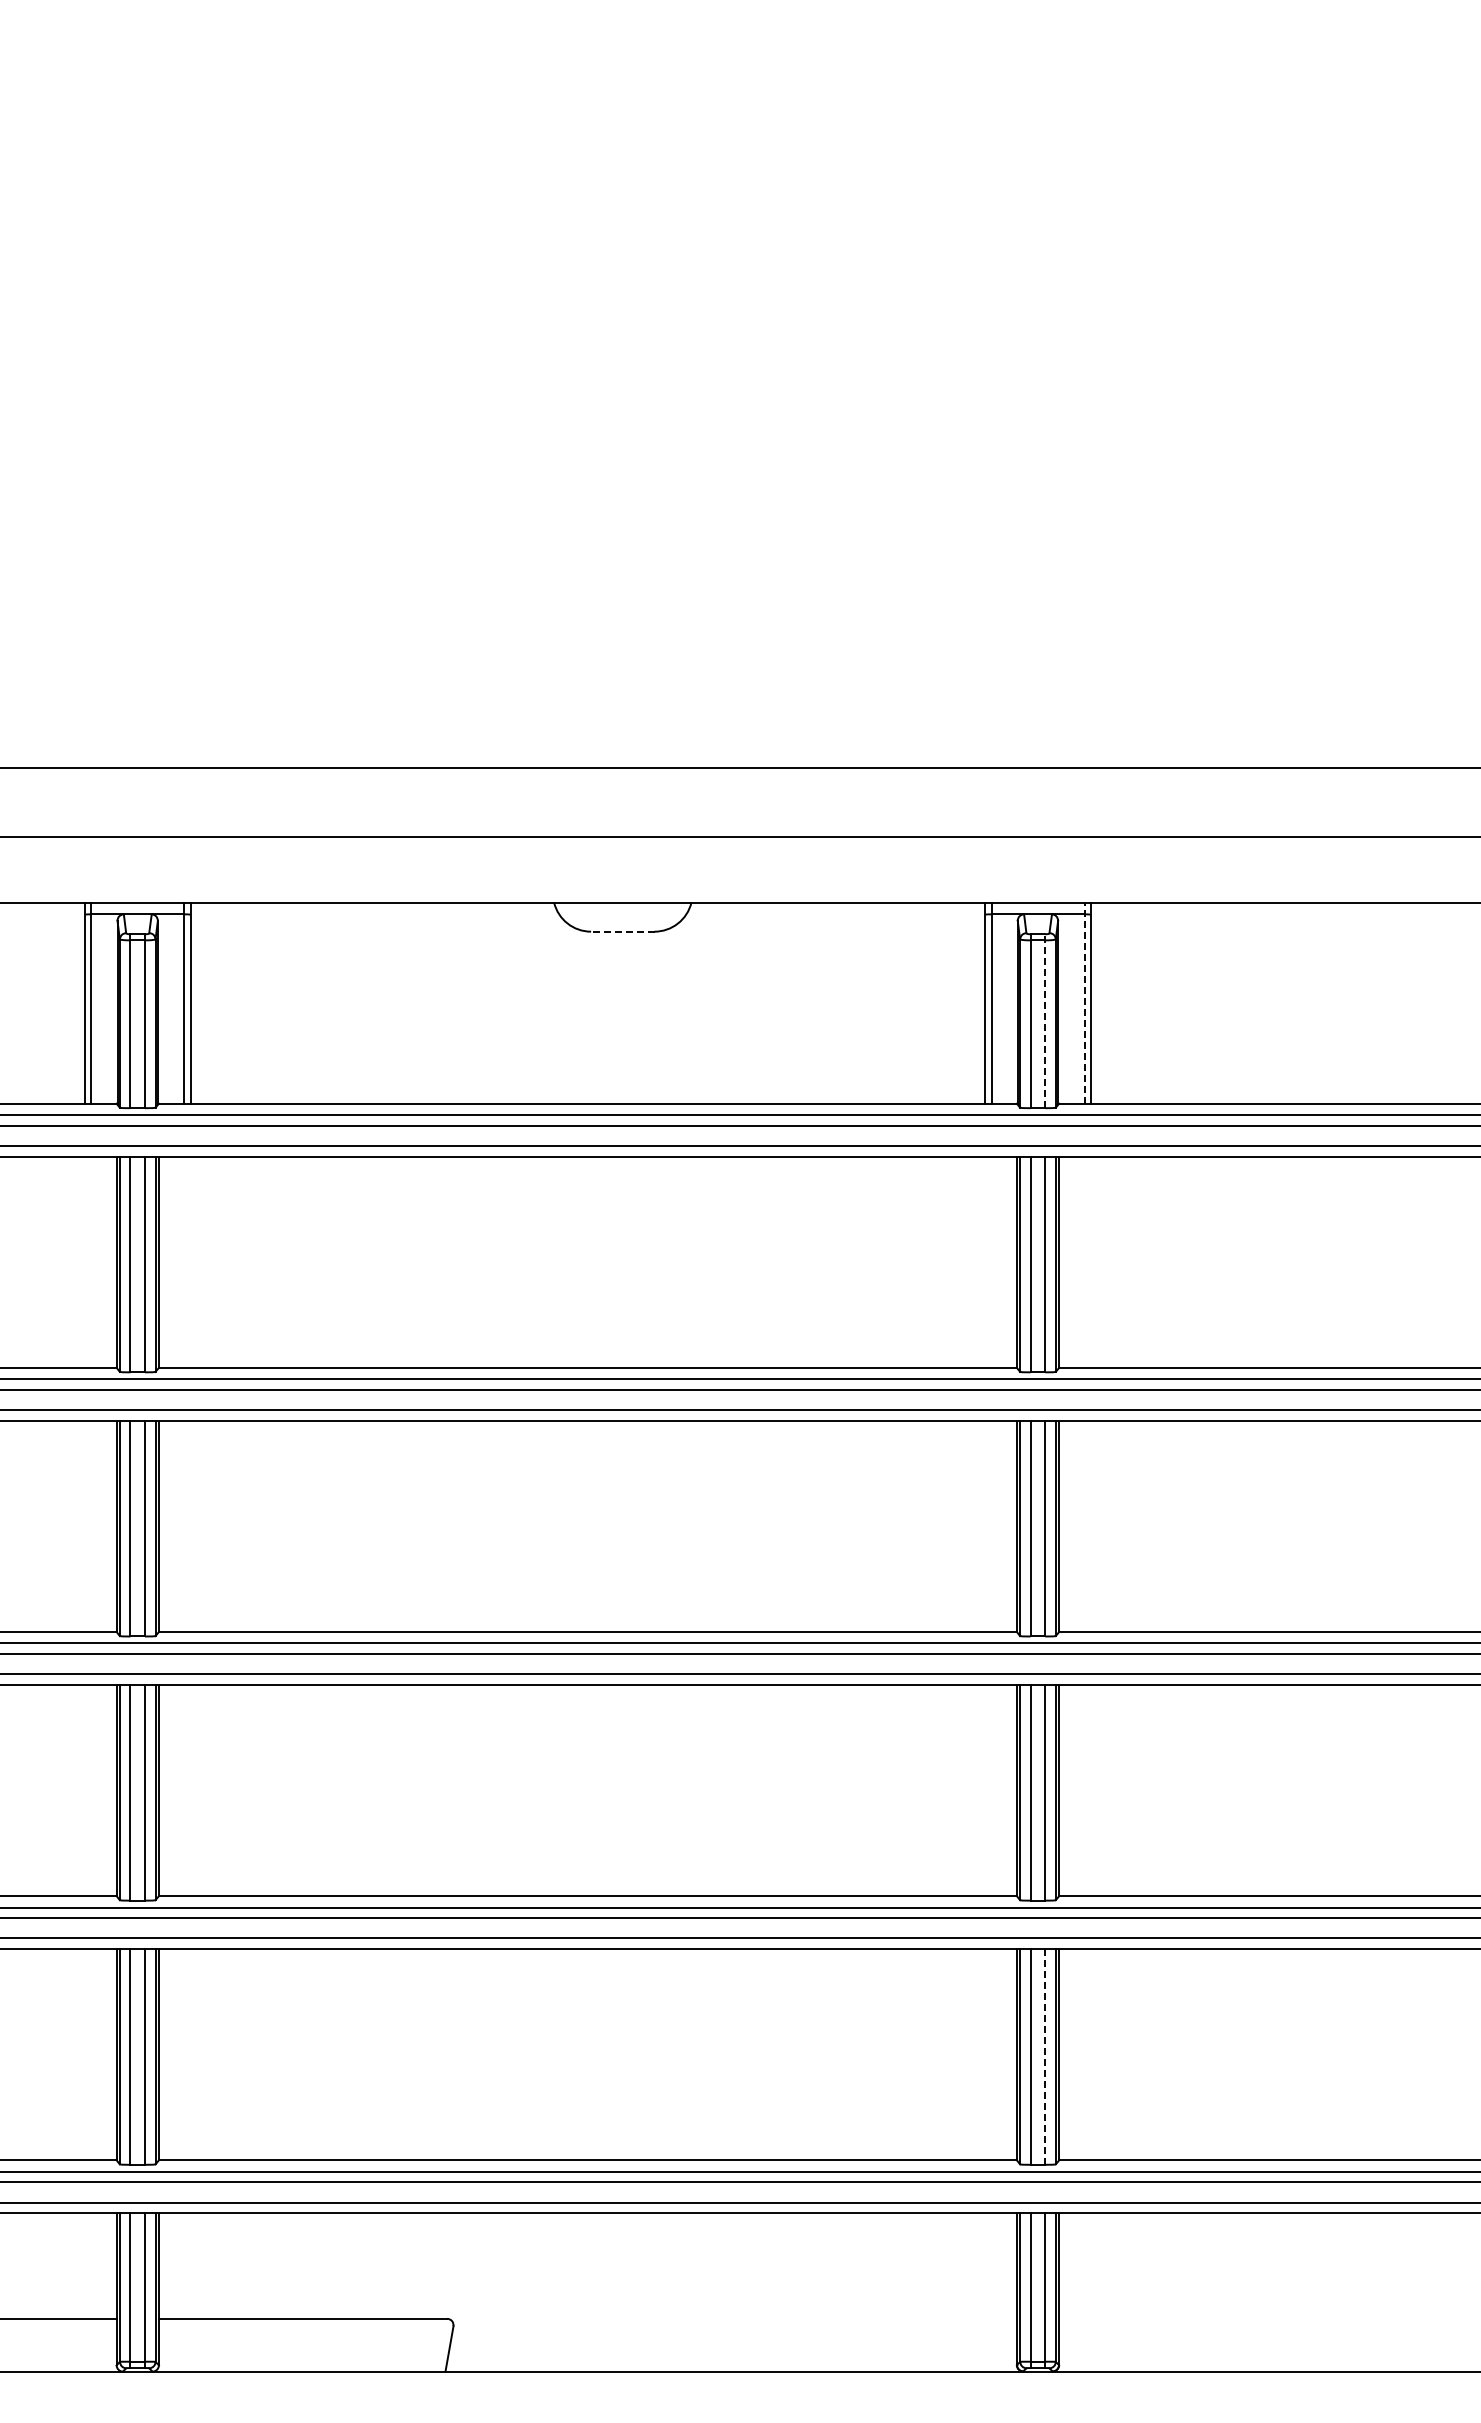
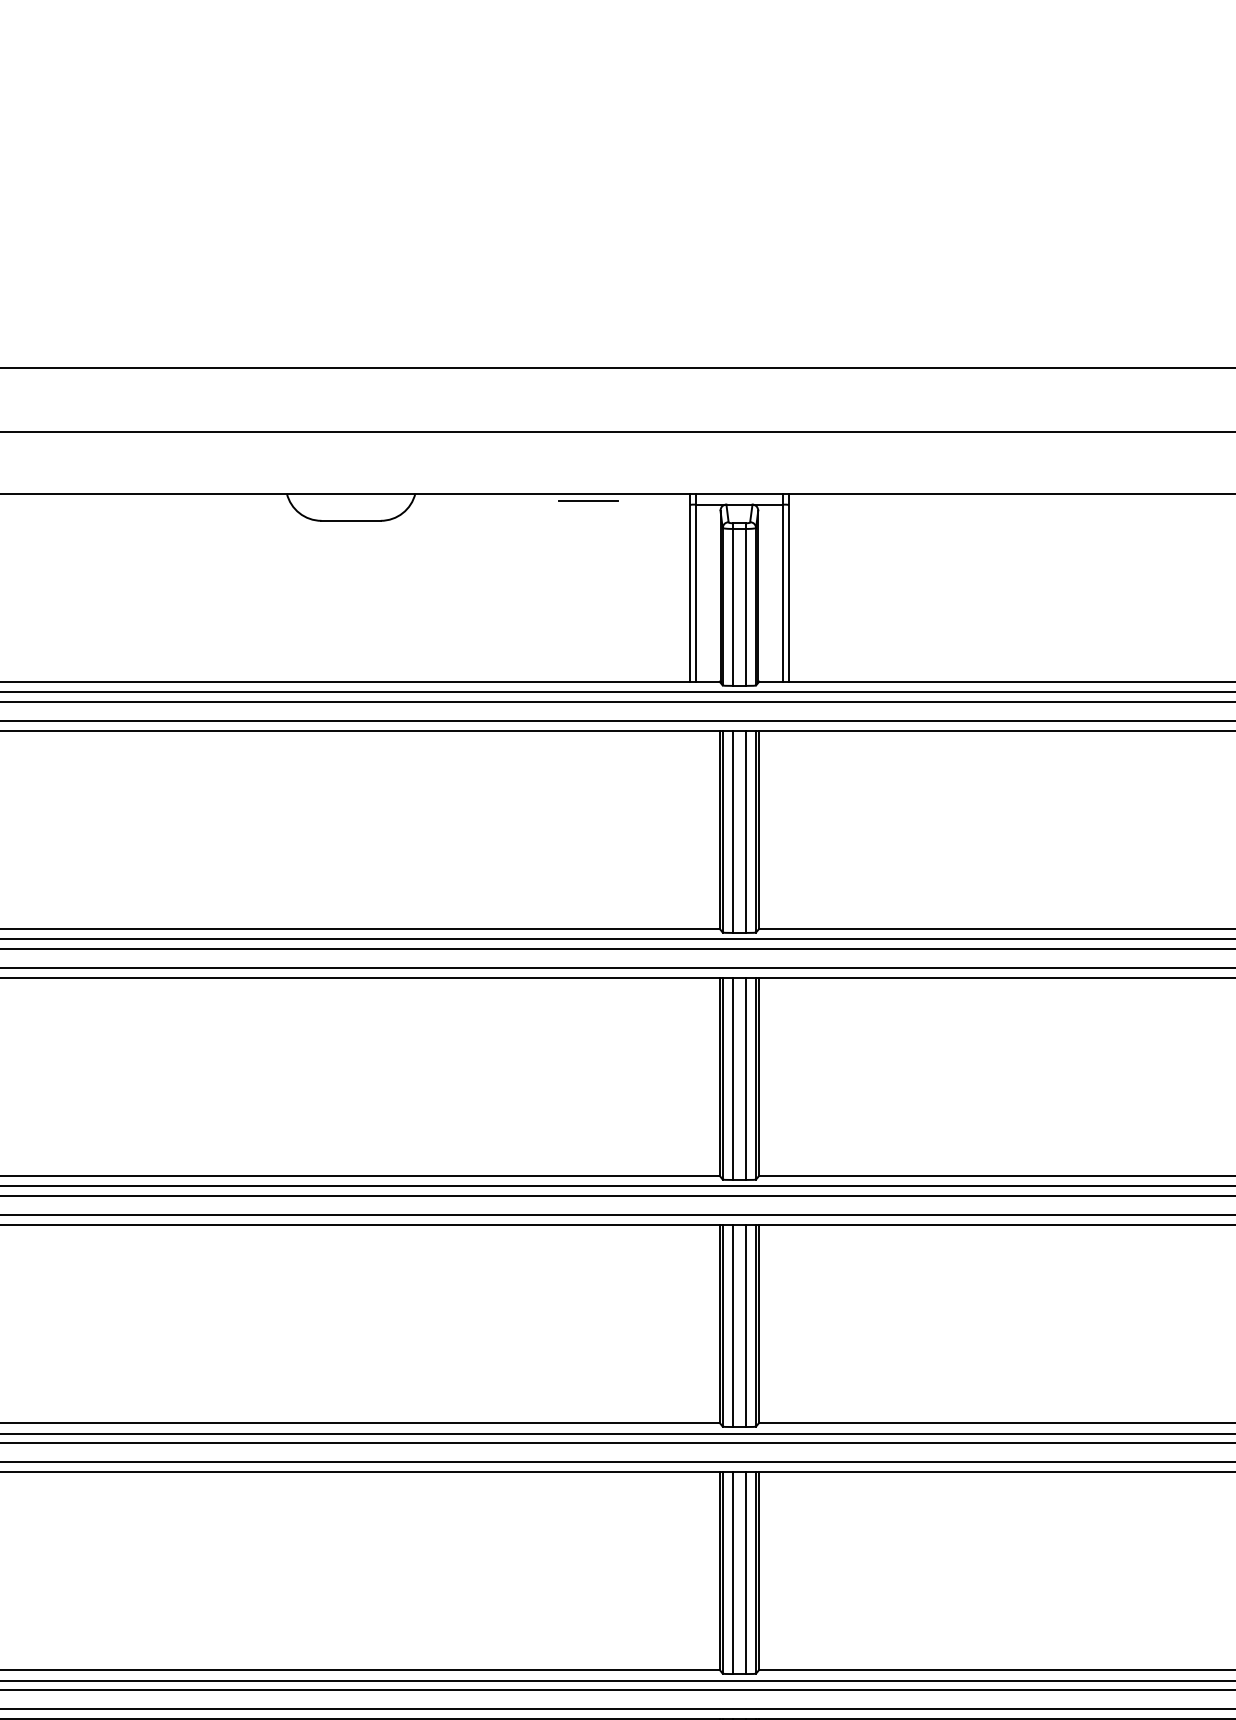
line: (876, 910) -> (588, 501), added
line: (622, 931) -> (350, 520), dashed -> solid
line: (1084, 1002) -> (782, 587), dashed -> solid
line: (1045, 1021) -> (746, 604), dashed -> solid
line: (1045, 2056) -> (746, 1572), dashed -> solid

